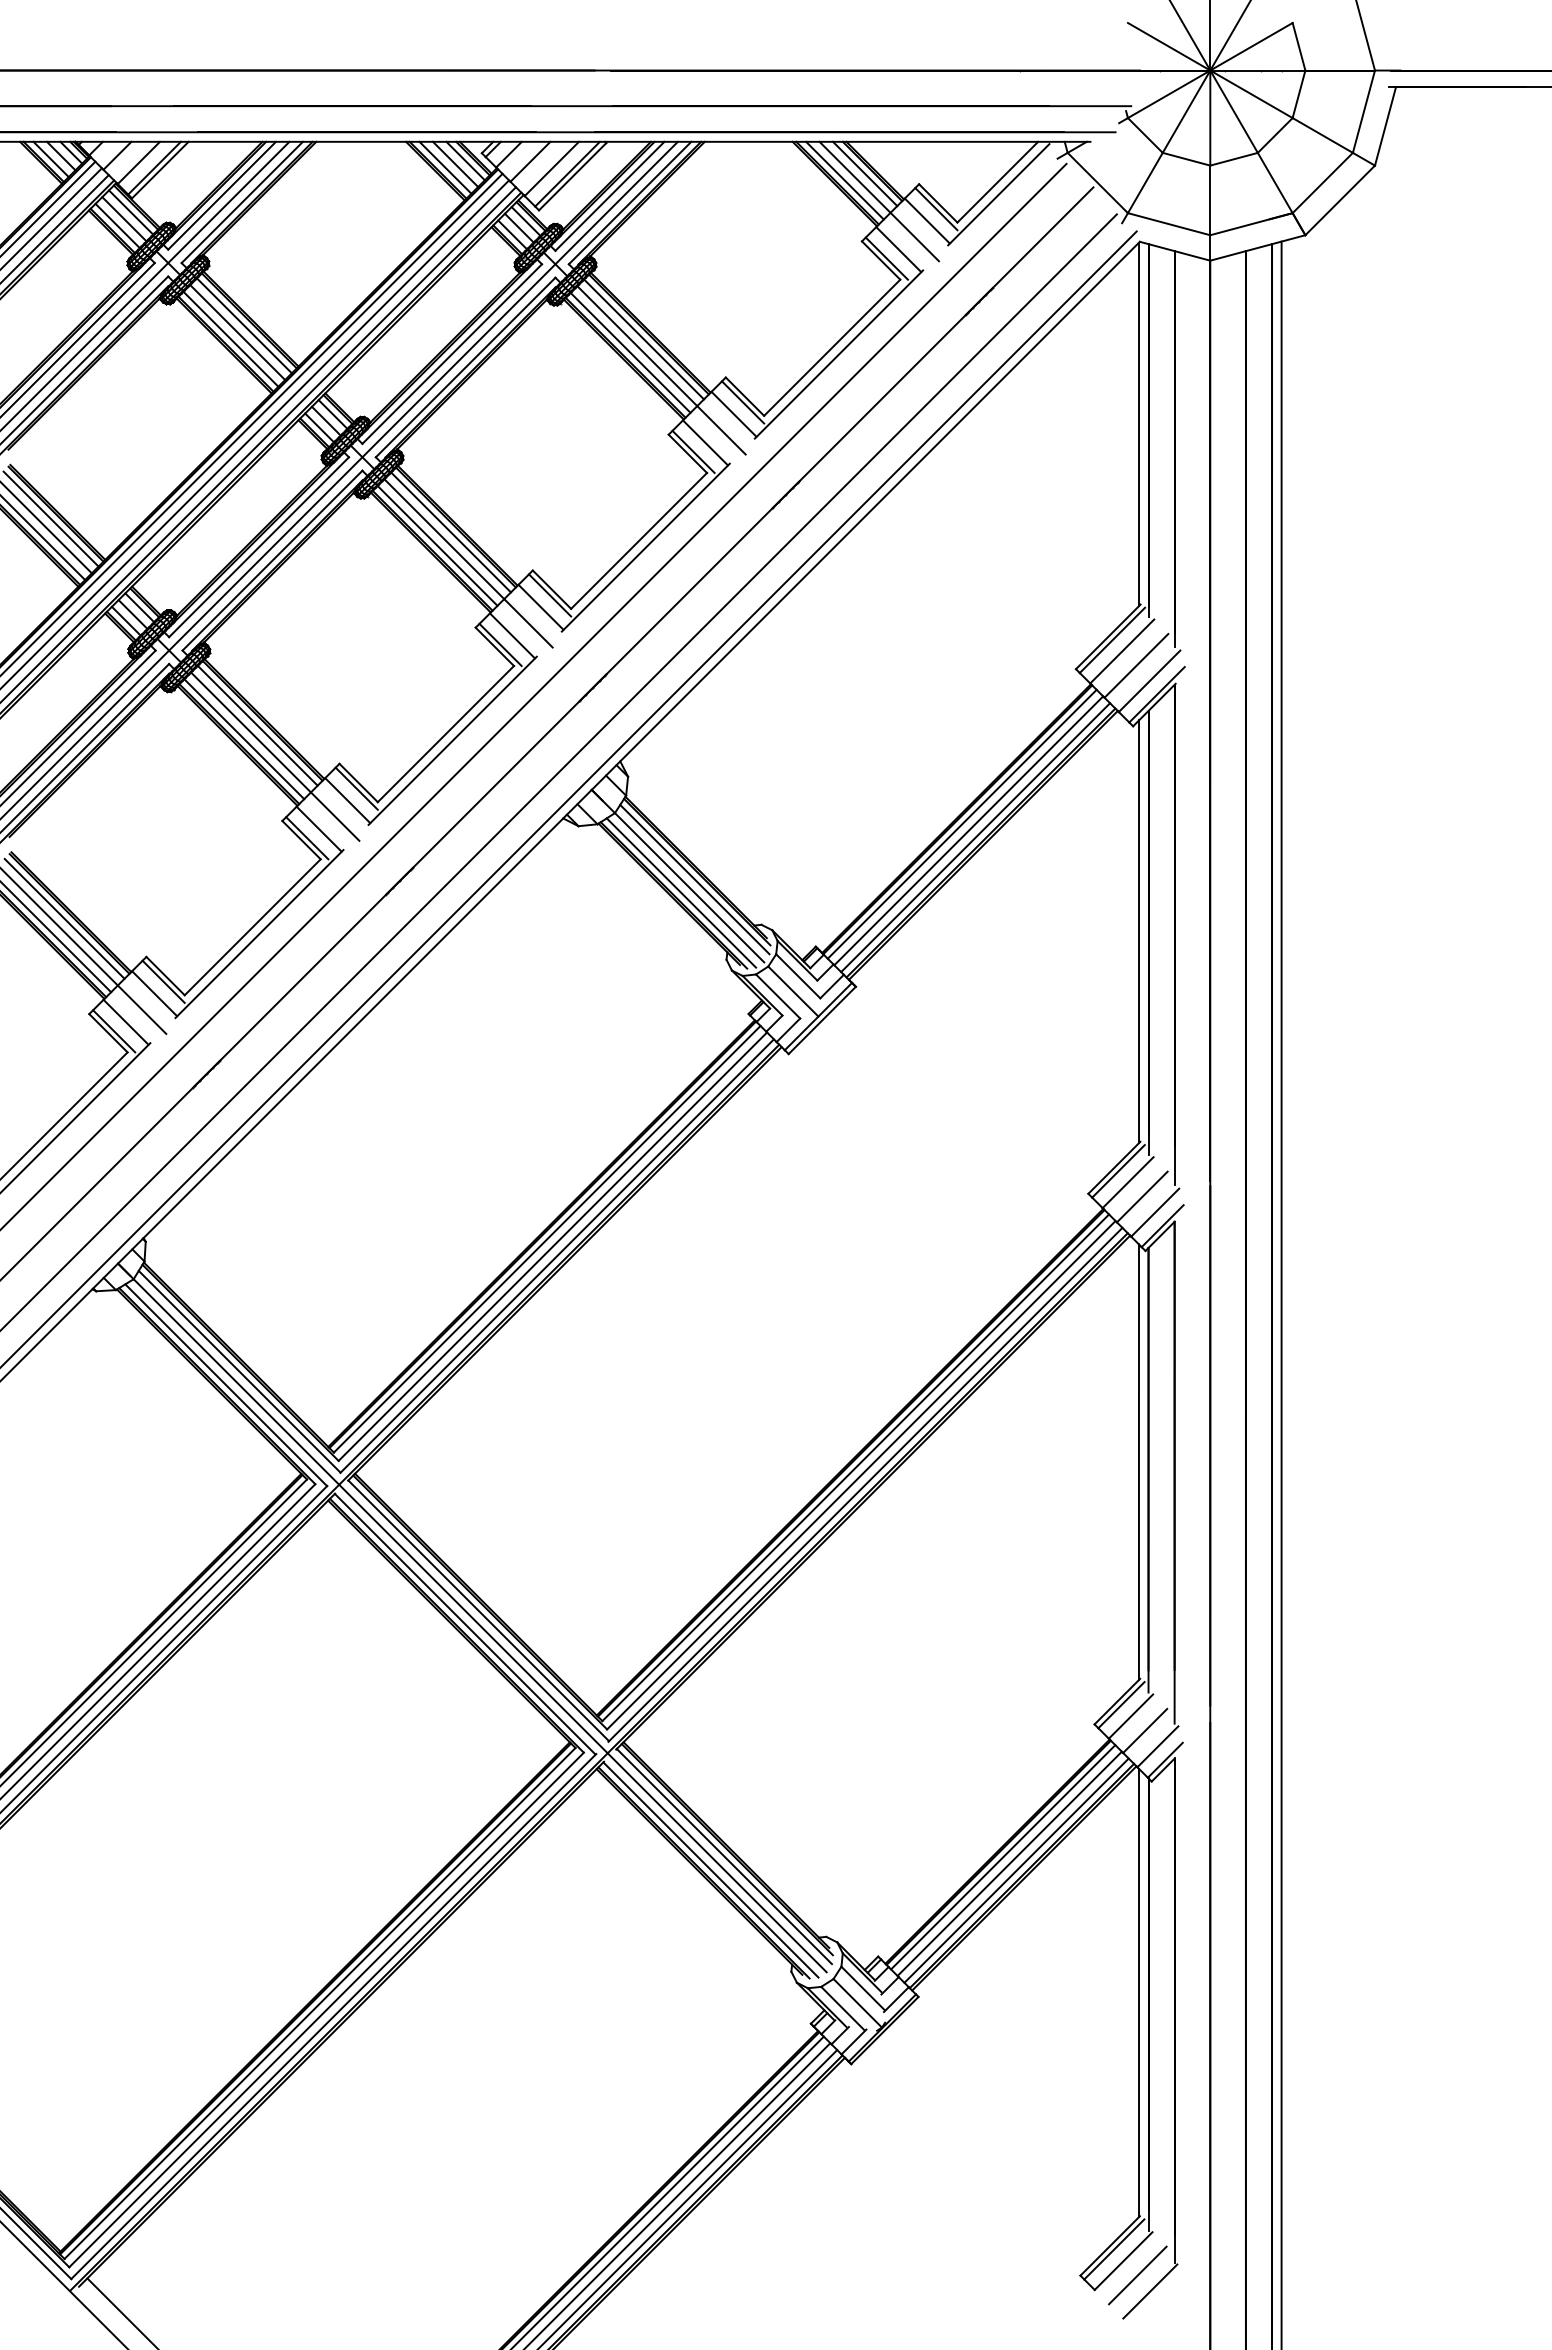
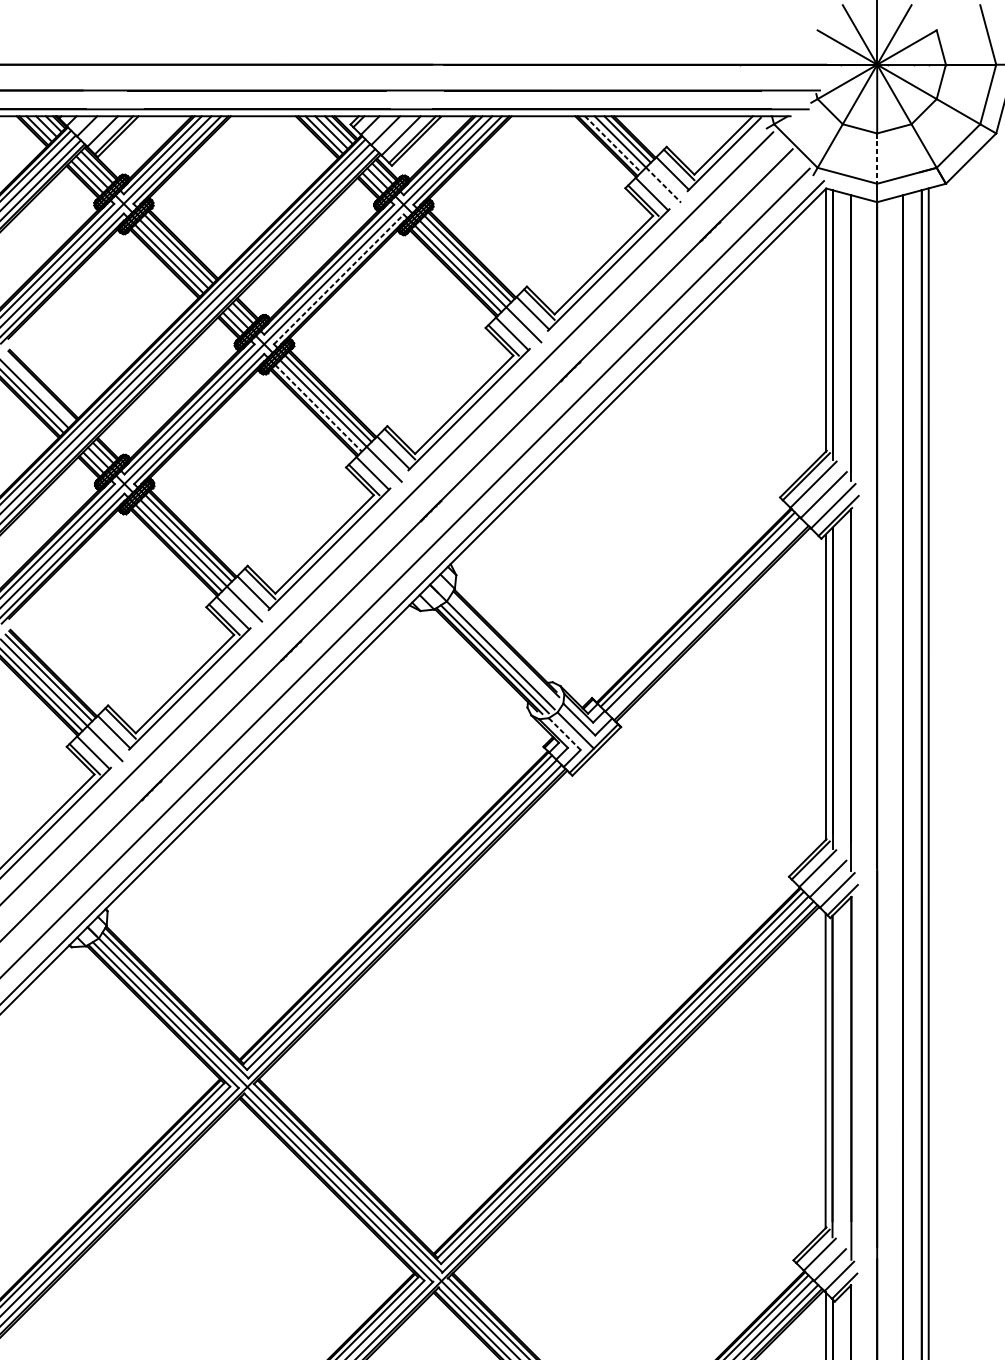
line: (844, 180) -> (612, 144), solid -> dashed
line: (1210, 200) -> (877, 158), solid -> dashed
line: (915, 237) -> (664, 185), solid -> dashed
line: (465, 367) -> (338, 279), solid -> dashed
line: (50, 518) -> (38, 388), removed
line: (437, 545) -> (318, 408), solid -> dashed
line: (975, 837) -> (707, 619), removed
line: (694, 879) -> (504, 649), removed
line: (777, 996) -> (564, 734), solid -> dashed

